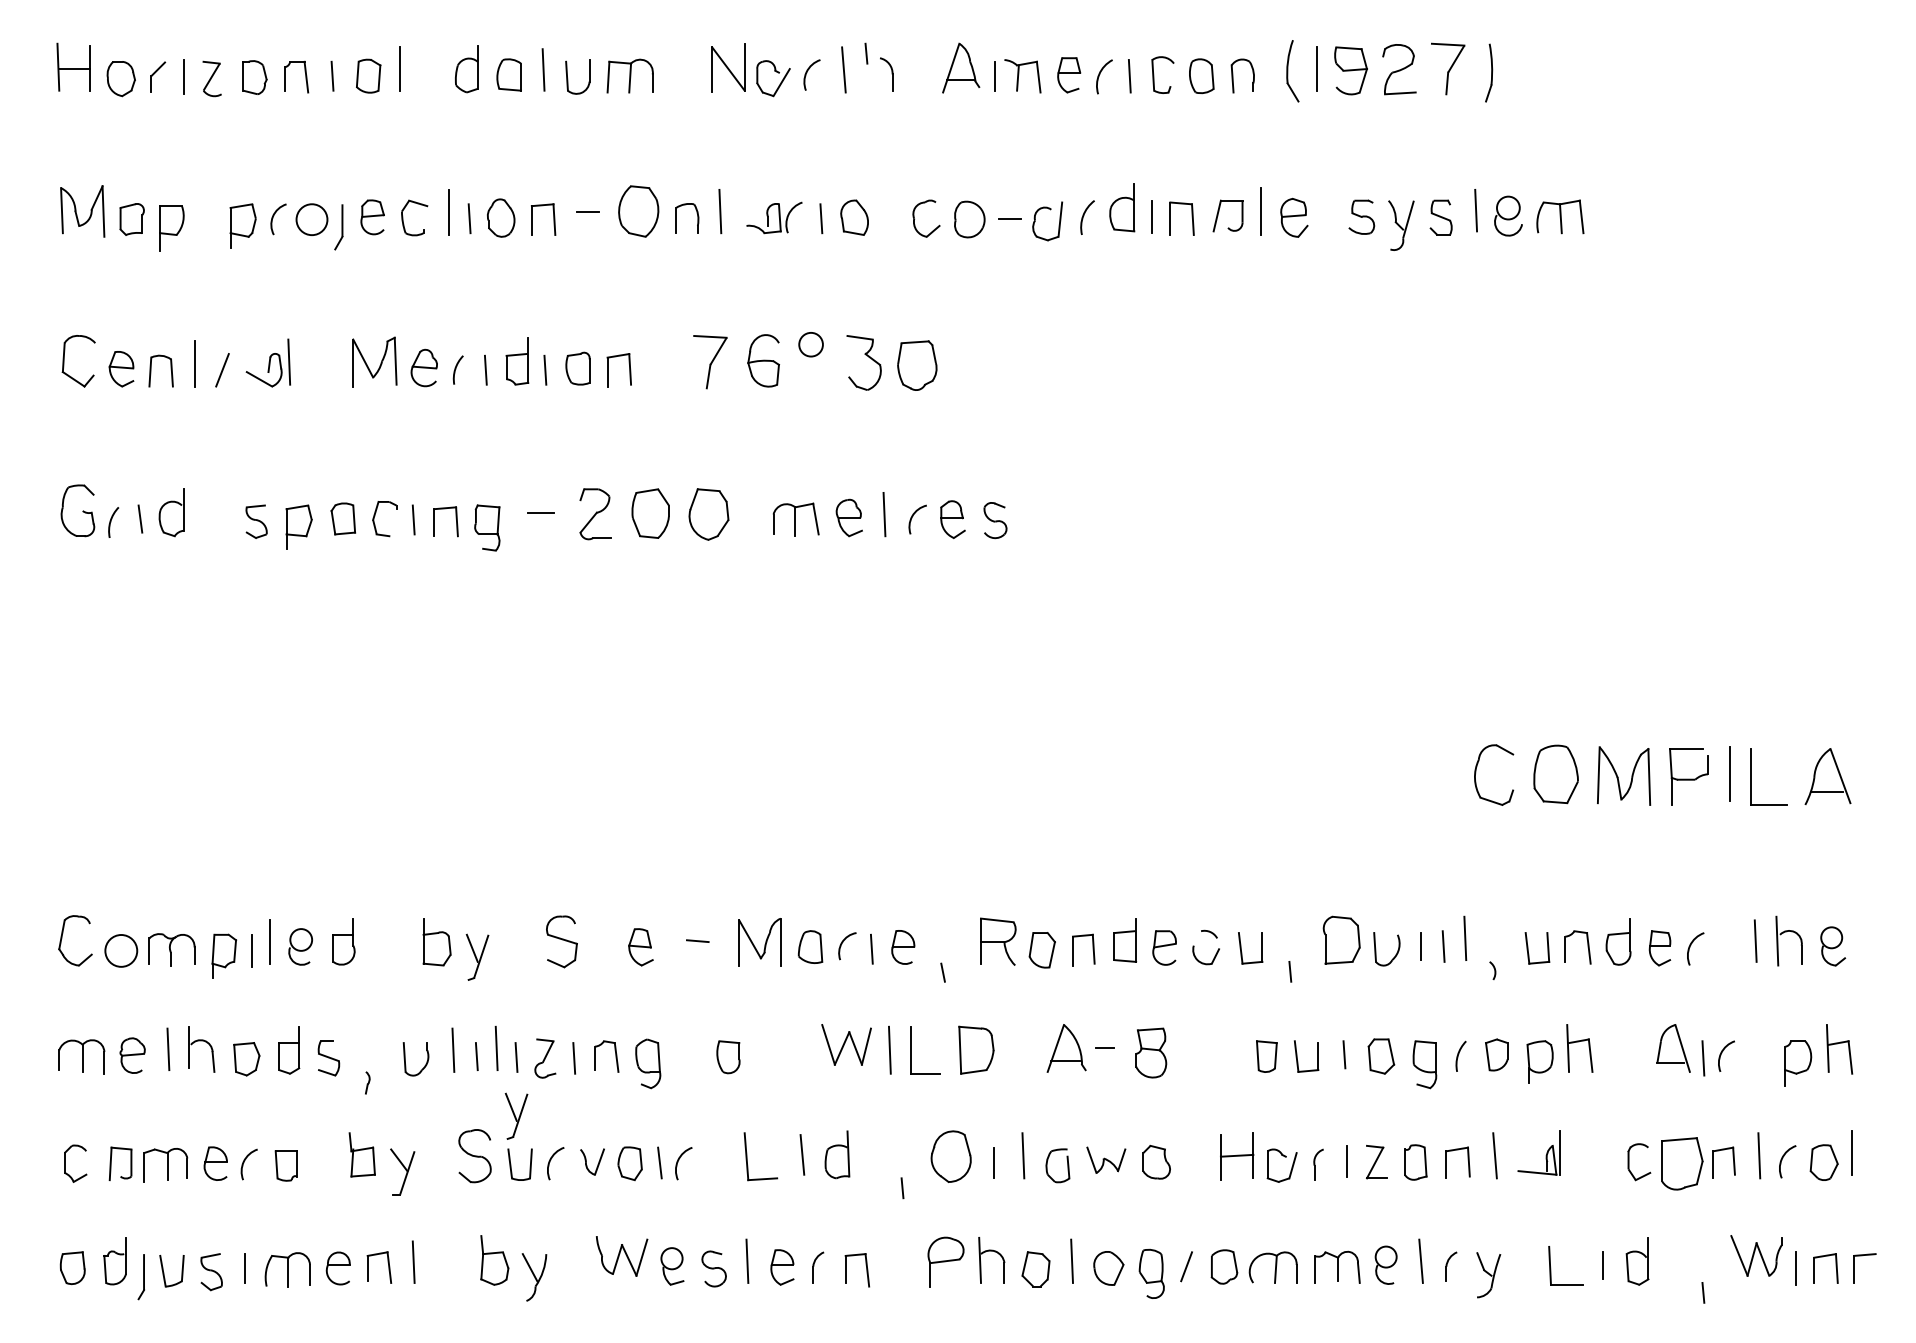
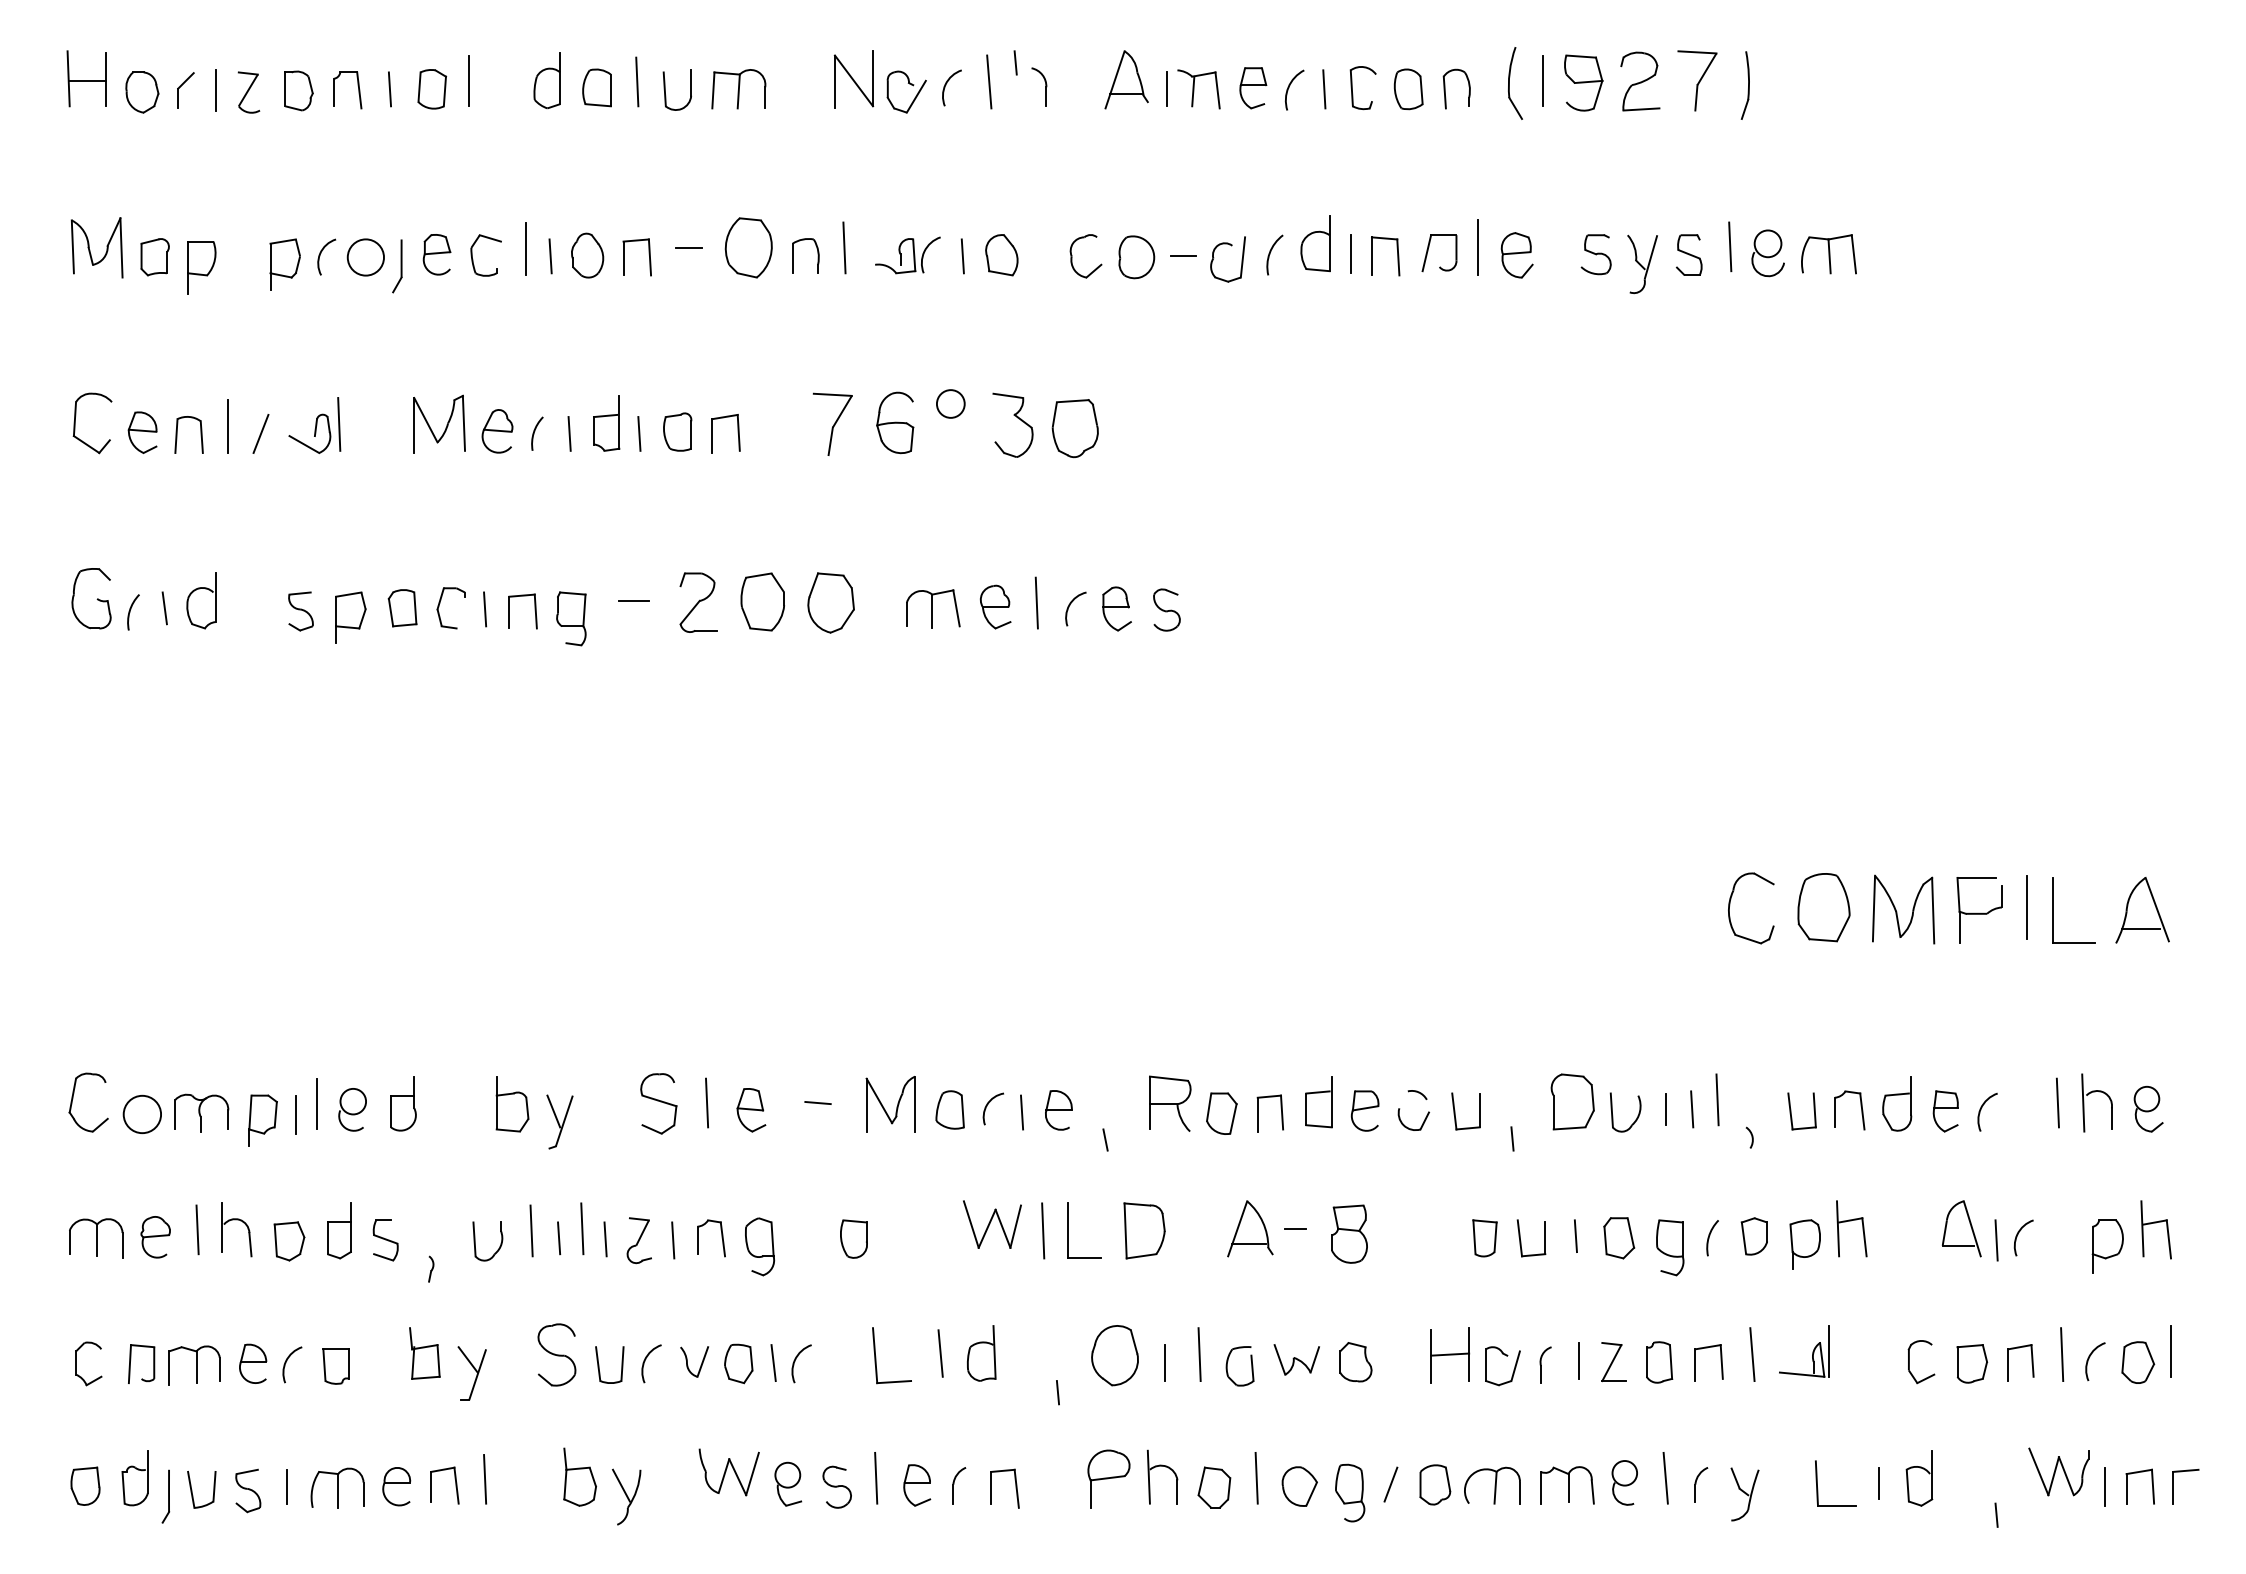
line: (603, 940) -> (707, 1102), added
part: (516, 1115) -> (605, 1307), removed
part: (1682, 1163) -> (1972, 1363), size x0.62

